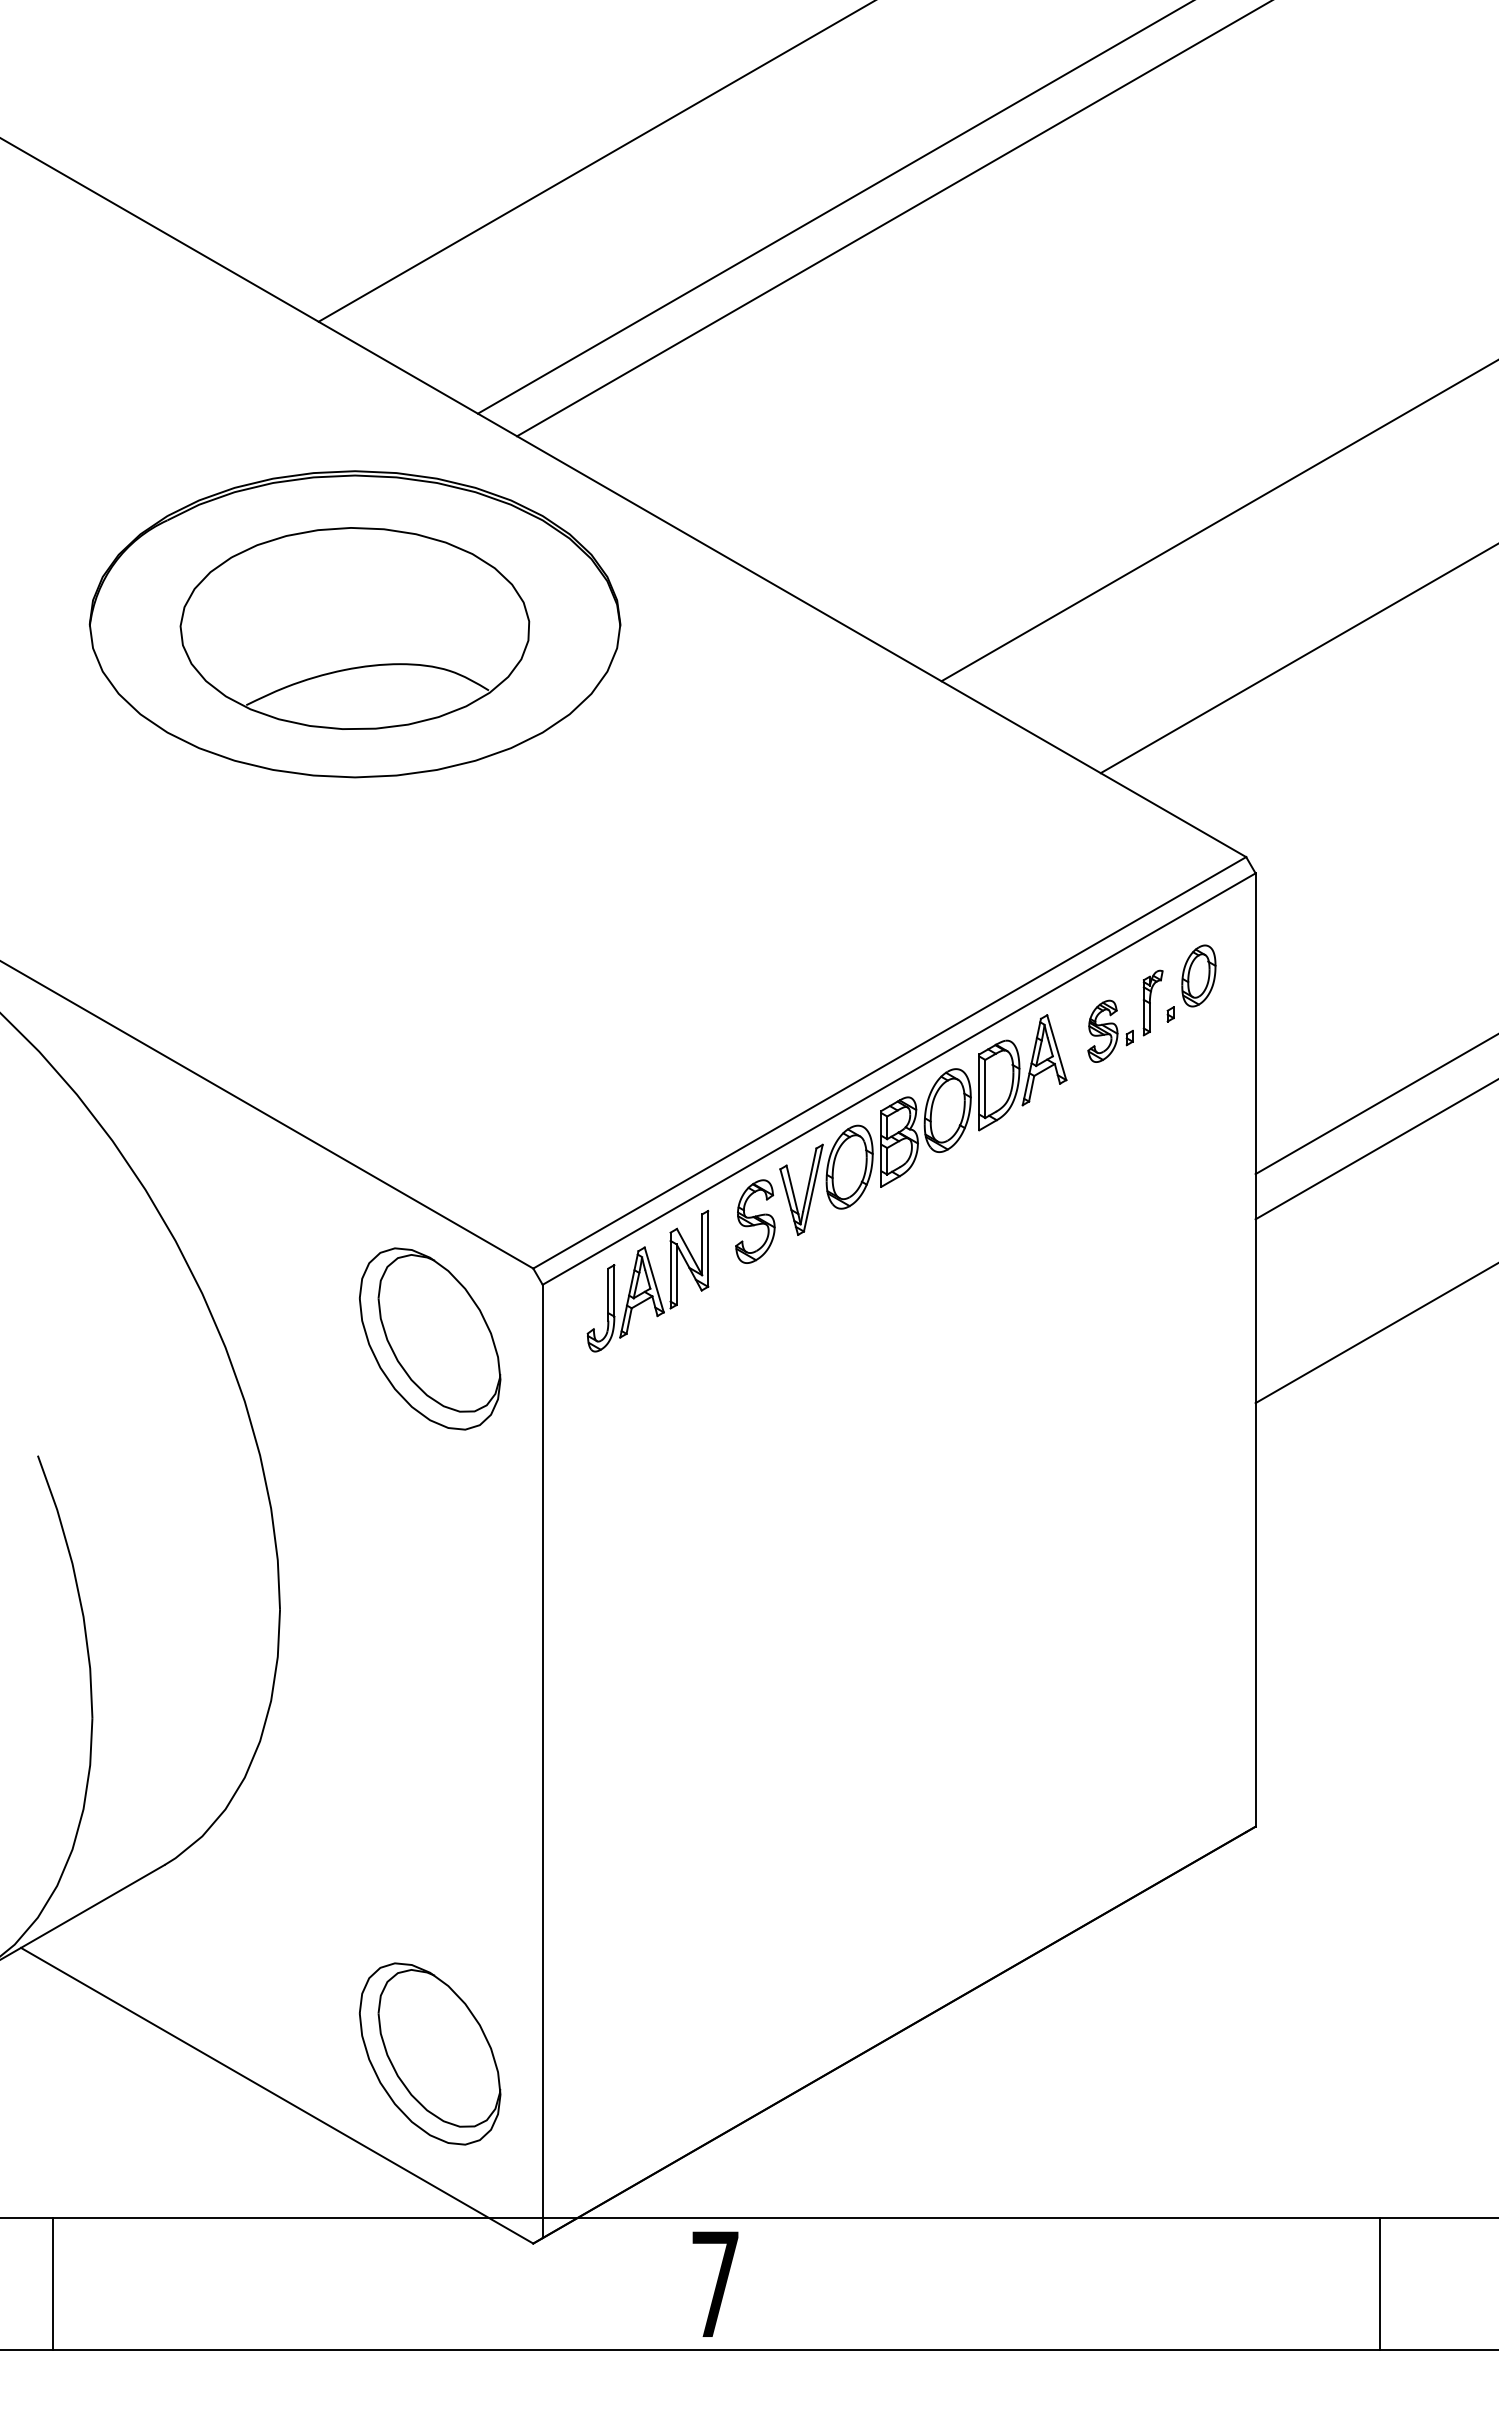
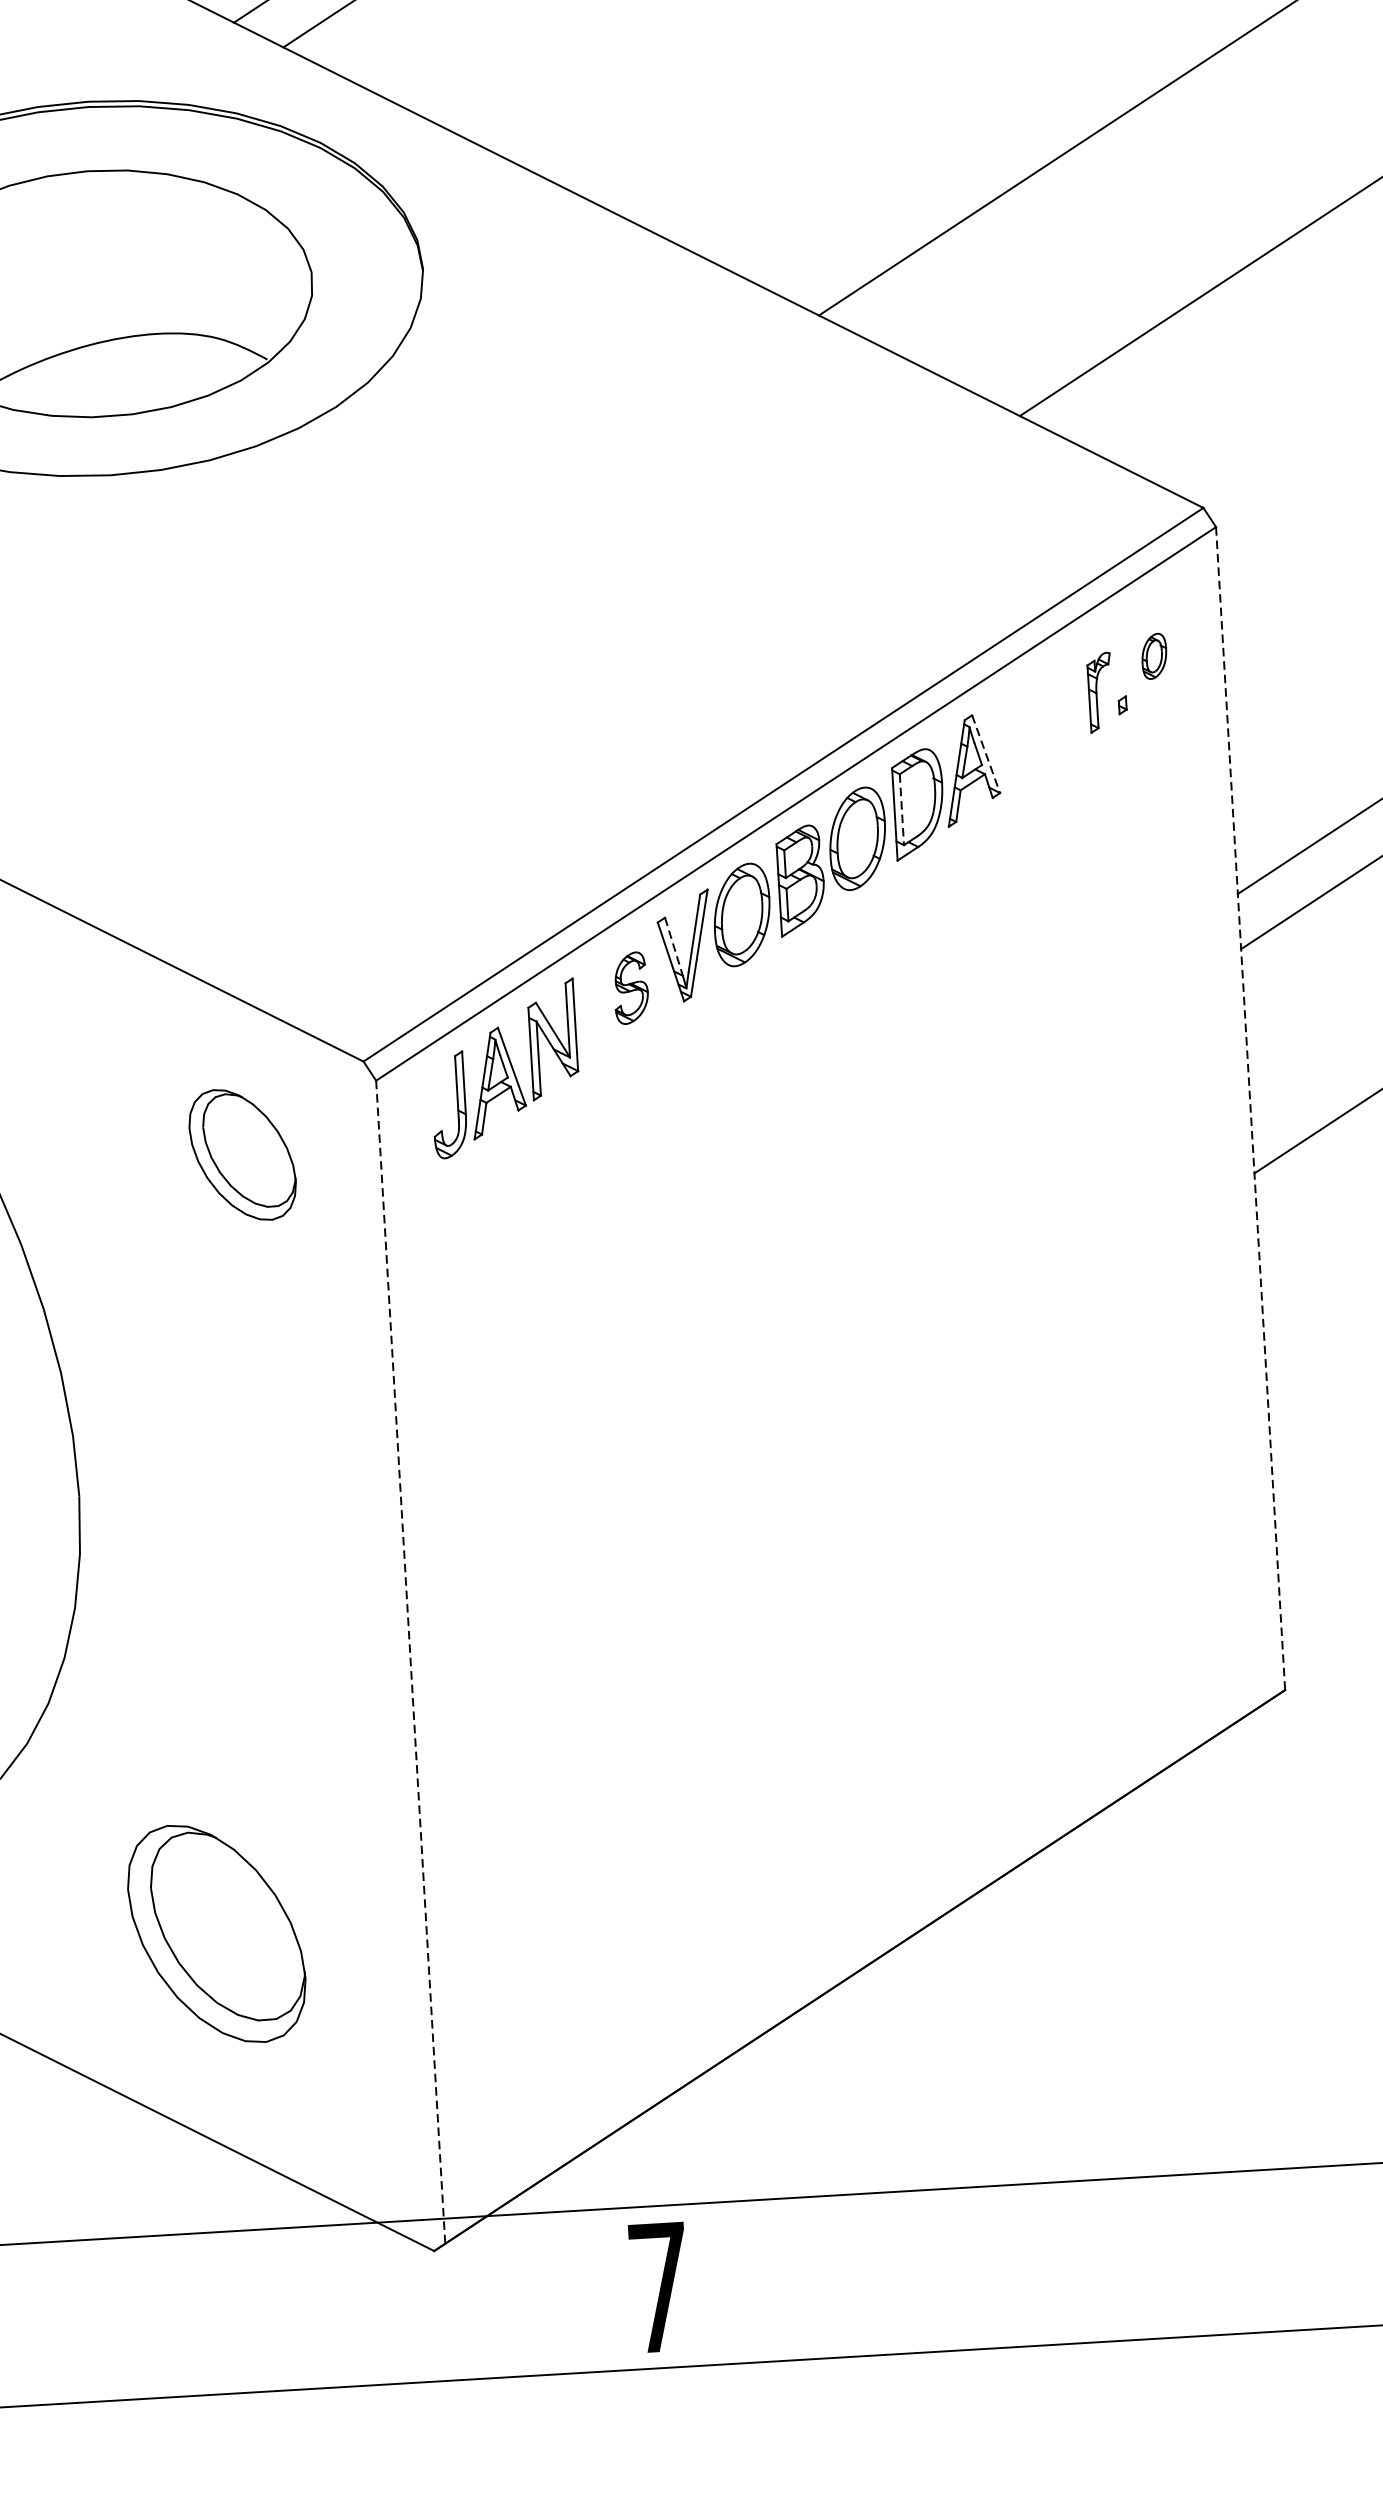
part: (1198, 975) -> (1153, 655), size x0.6
part: (1110, 1030) -> (1050, 729), removed
line: (1056, 1047) -> (985, 753), solid -> dashed
line: (985, 1089) -> (902, 810), solid -> dashed
line: (792, 1189) -> (673, 946), solid -> dashed
part: (755, 1221) -> (631, 988), size x0.7
part: (429, 1338) -> (241, 1154), size x0.6
line: (1255, 1350) -> (1250, 1109), solid -> dashed
line: (542, 1761) -> (410, 1662), solid -> dashed
part: (429, 2053) -> (216, 1933), moved

